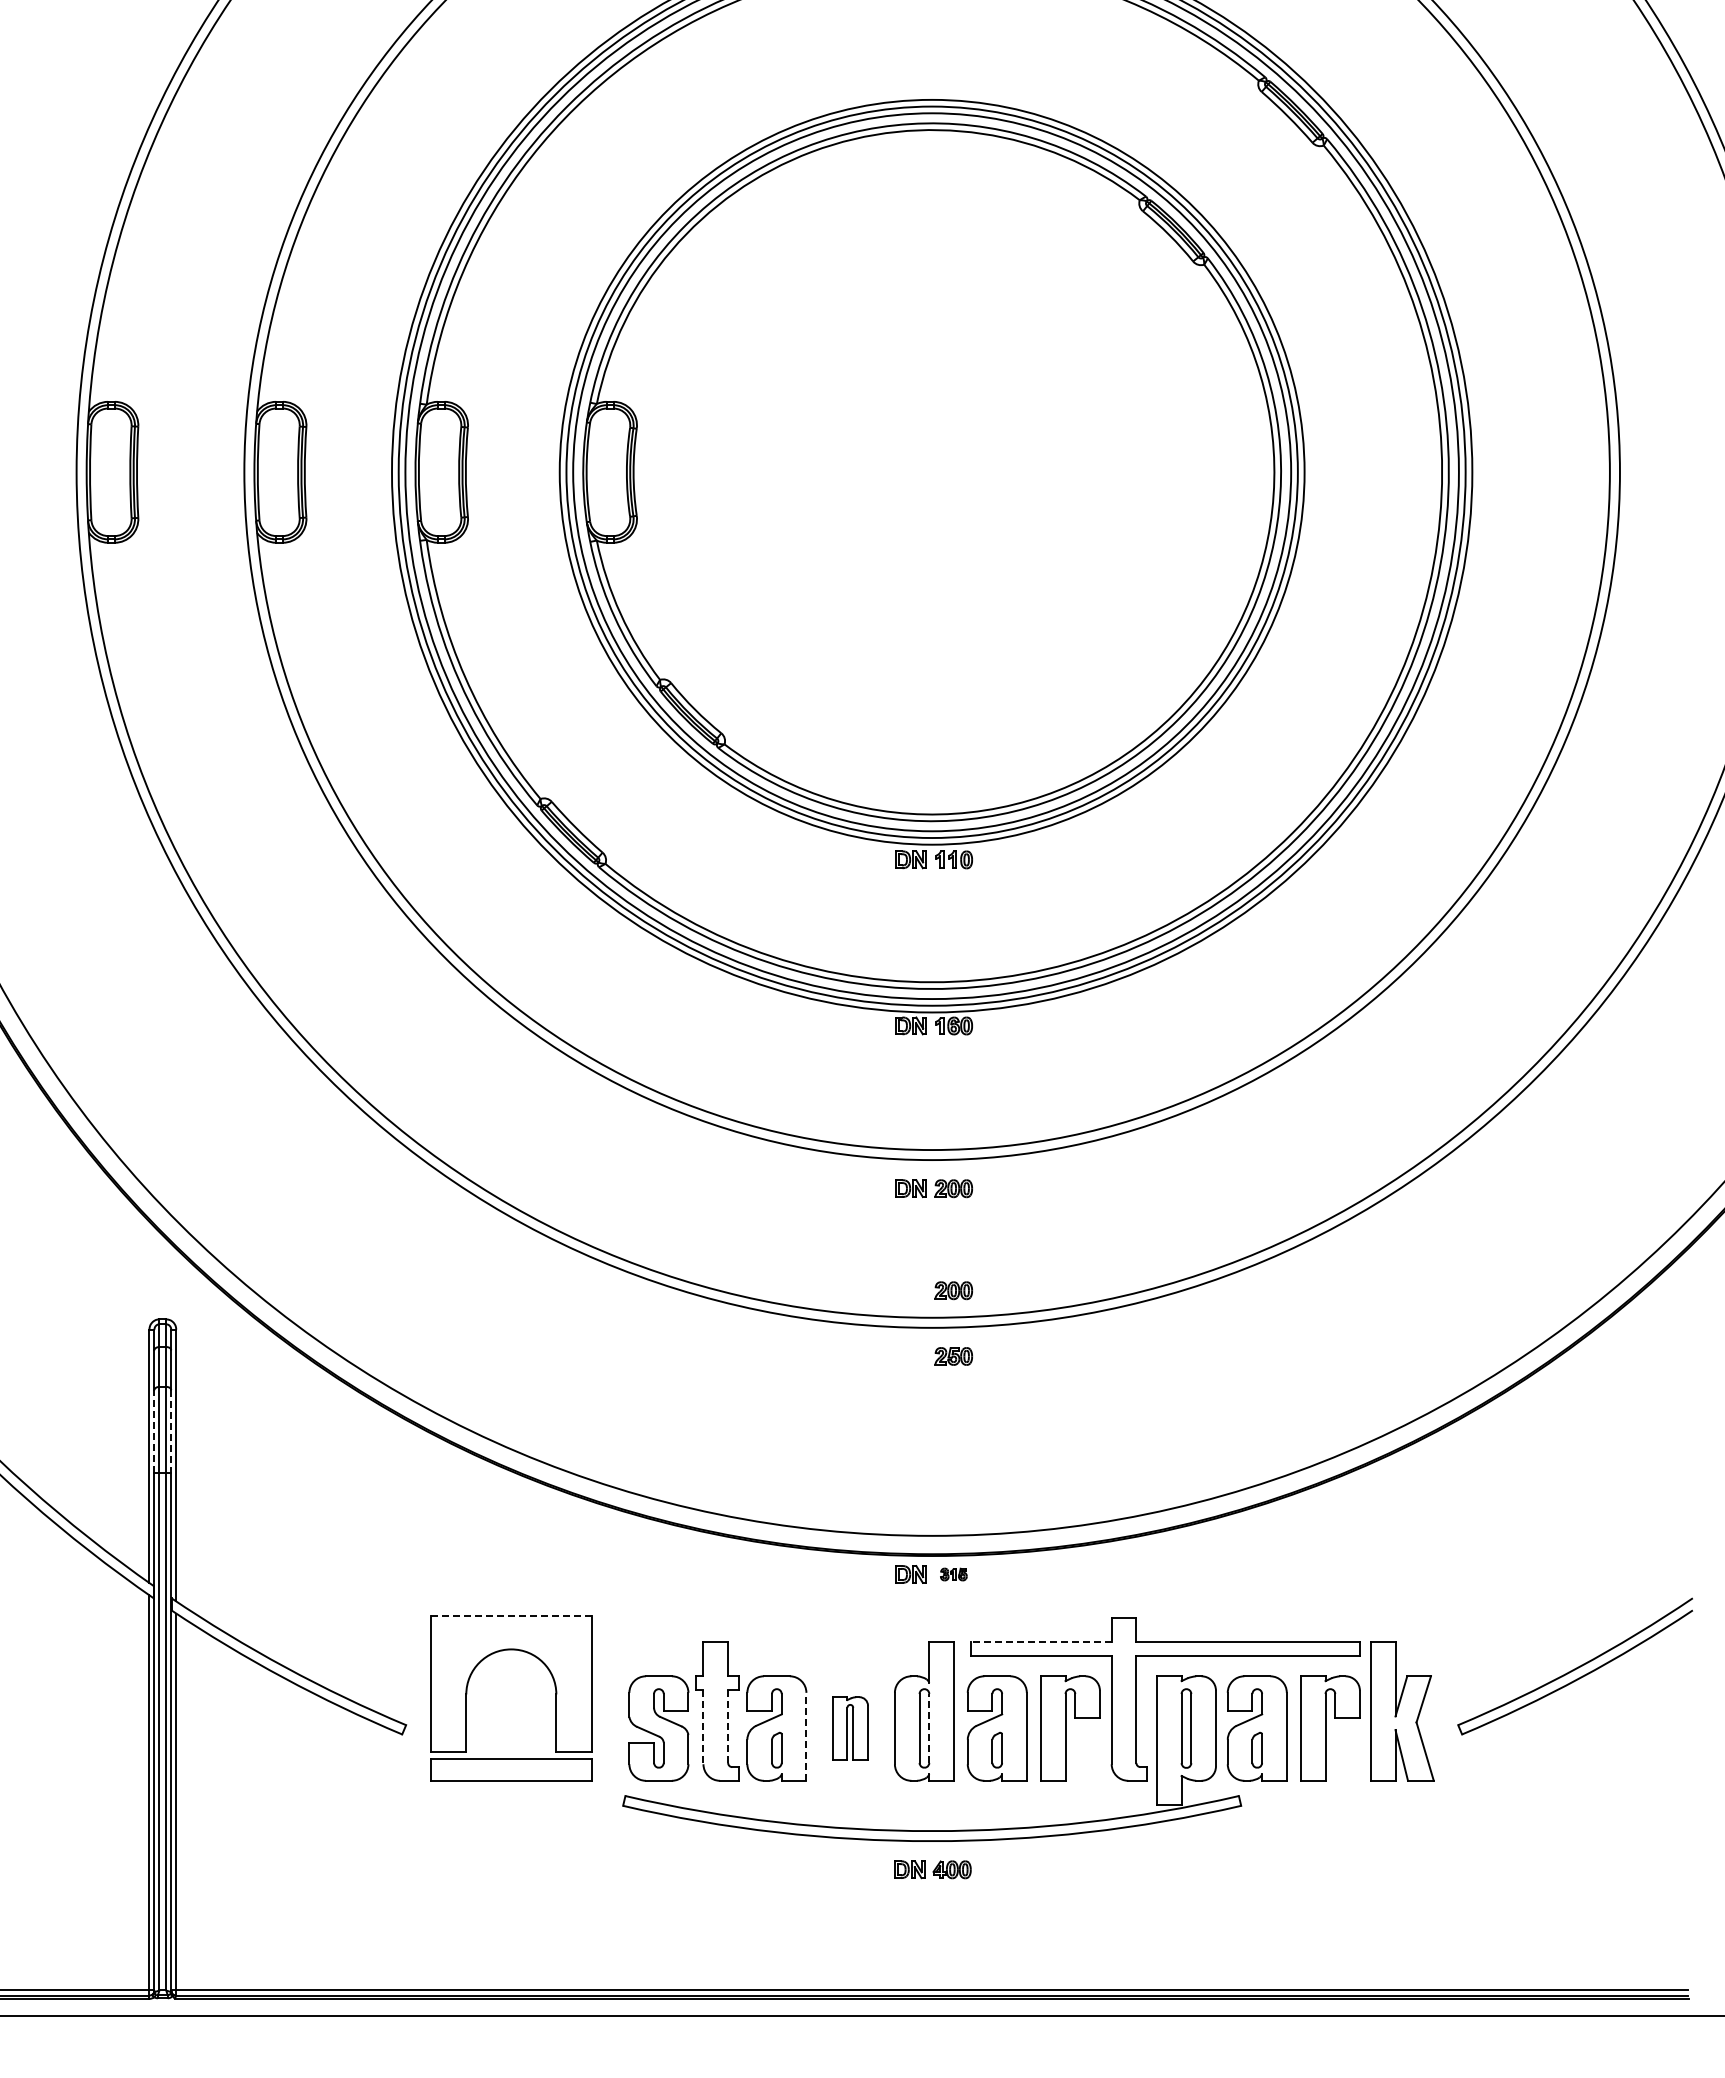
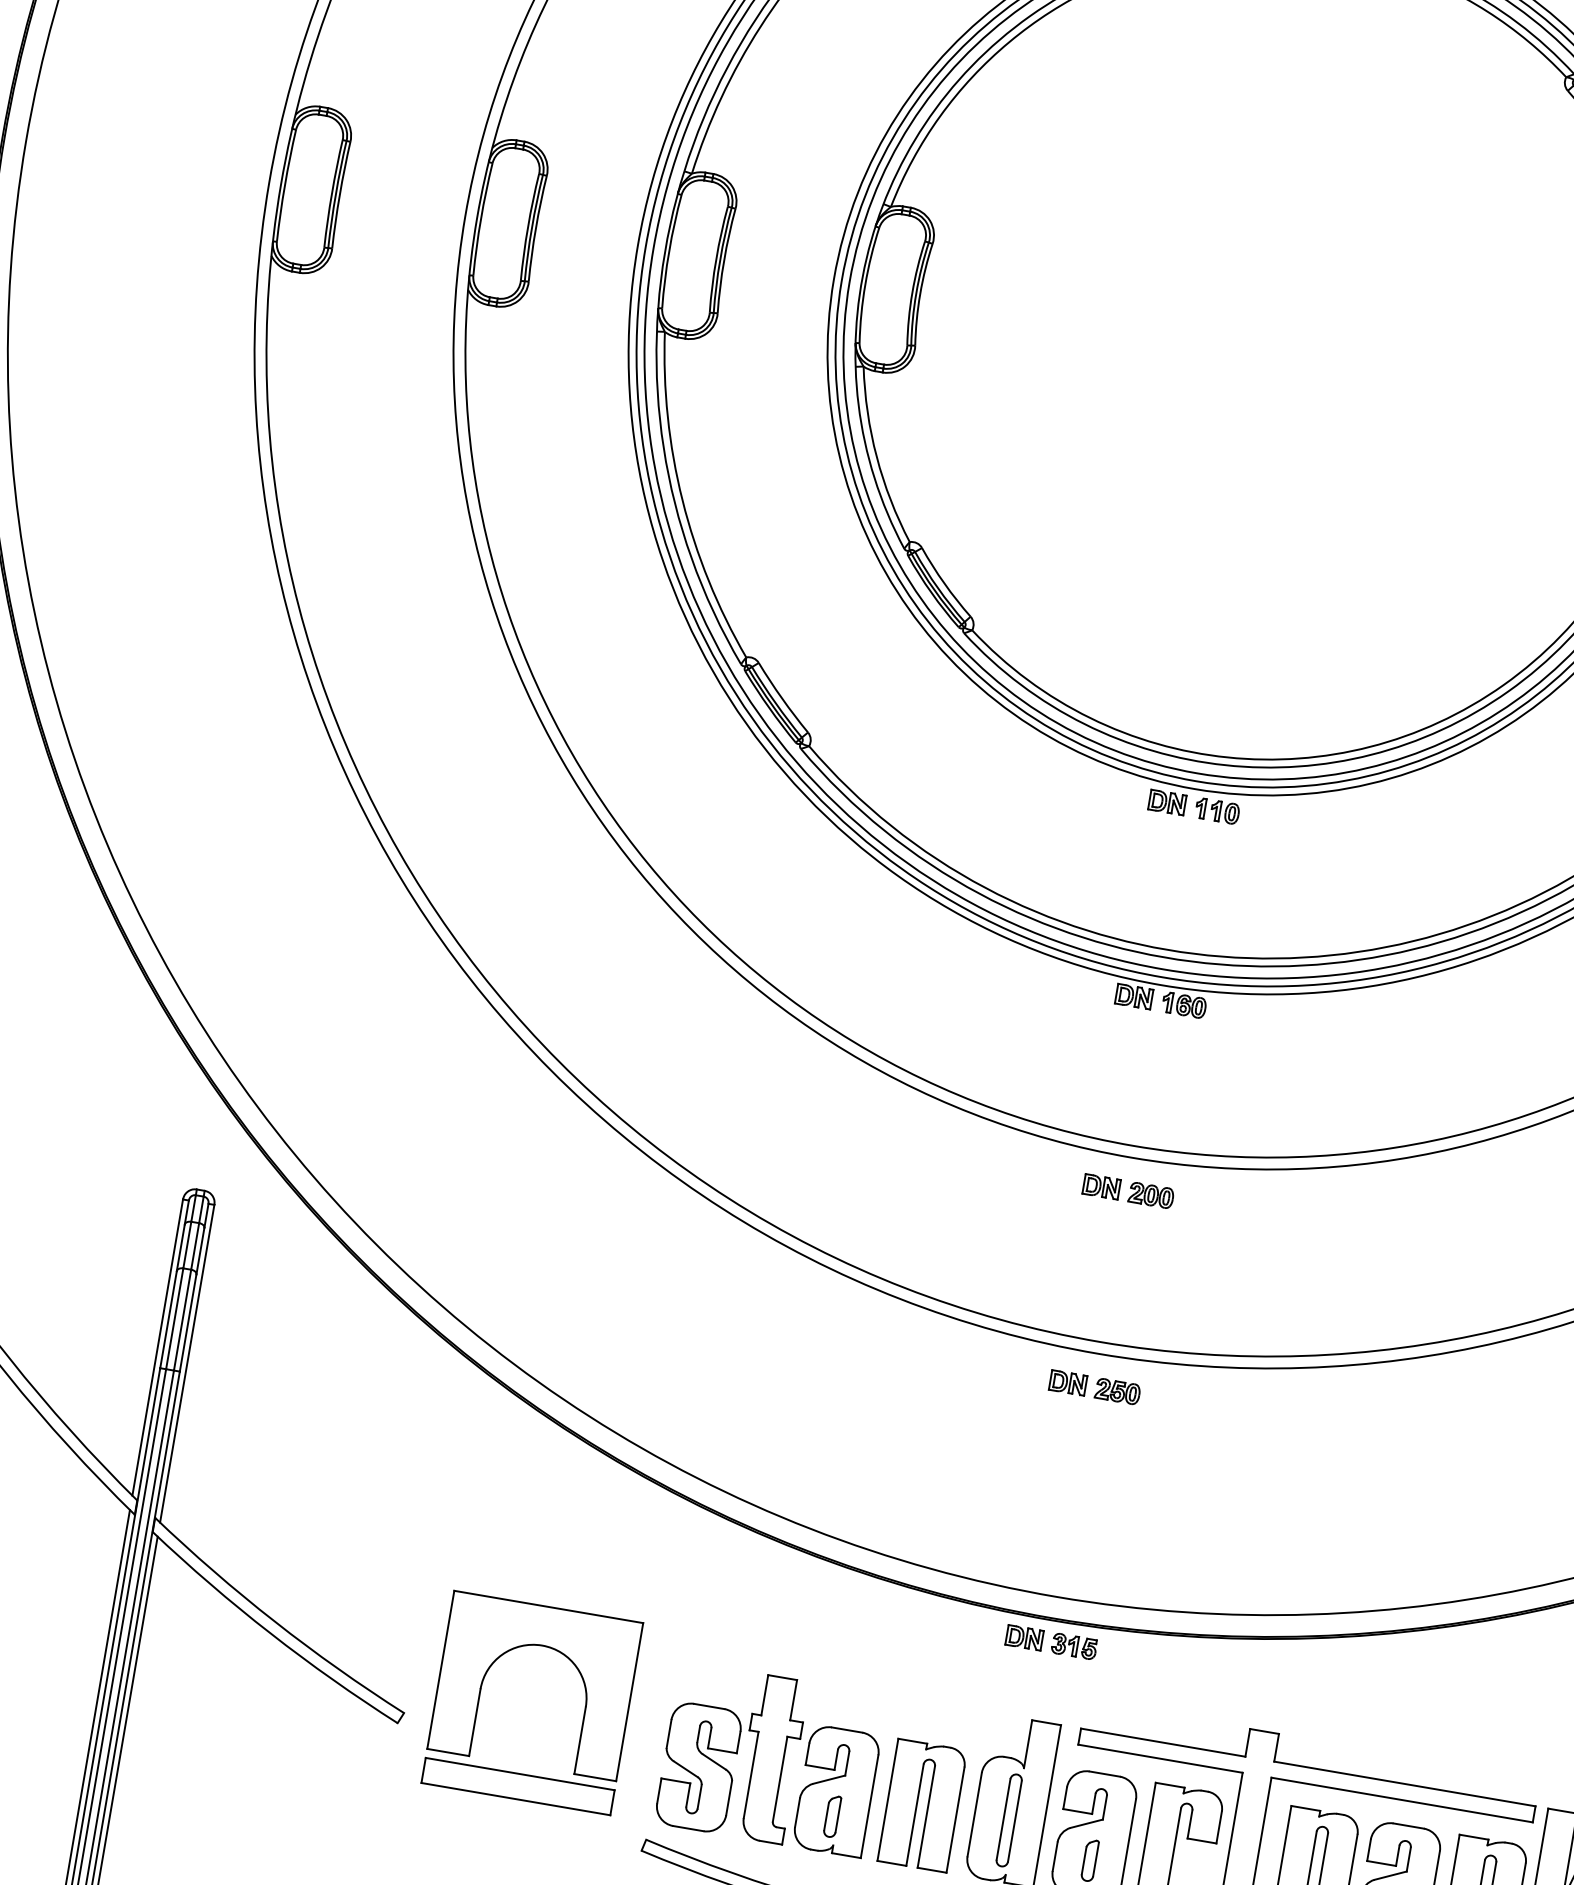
part: (953, 1290) -> (1130, 1314), removed
part: (910, 1355) -> (1067, 1381), added
line: (154, 1431) -> (168, 1319), dashed -> solid
line: (171, 1431) -> (188, 1322), dashed -> solid
part: (953, 1574) -> (1073, 1646), size x1.43
line: (511, 1616) -> (548, 1607), dashed -> solid
line: (1040, 1641) -> (1162, 1742), dashed -> solid
line: (728, 1726) -> (780, 1779), dashed -> solid
line: (703, 1727) -> (751, 1775), dashed -> solid
line: (929, 1727) -> (1015, 1820), dashed -> solid
part: (850, 1728) -> (922, 1805), size x1.67
line: (806, 1736) -> (869, 1806), dashed -> solid

